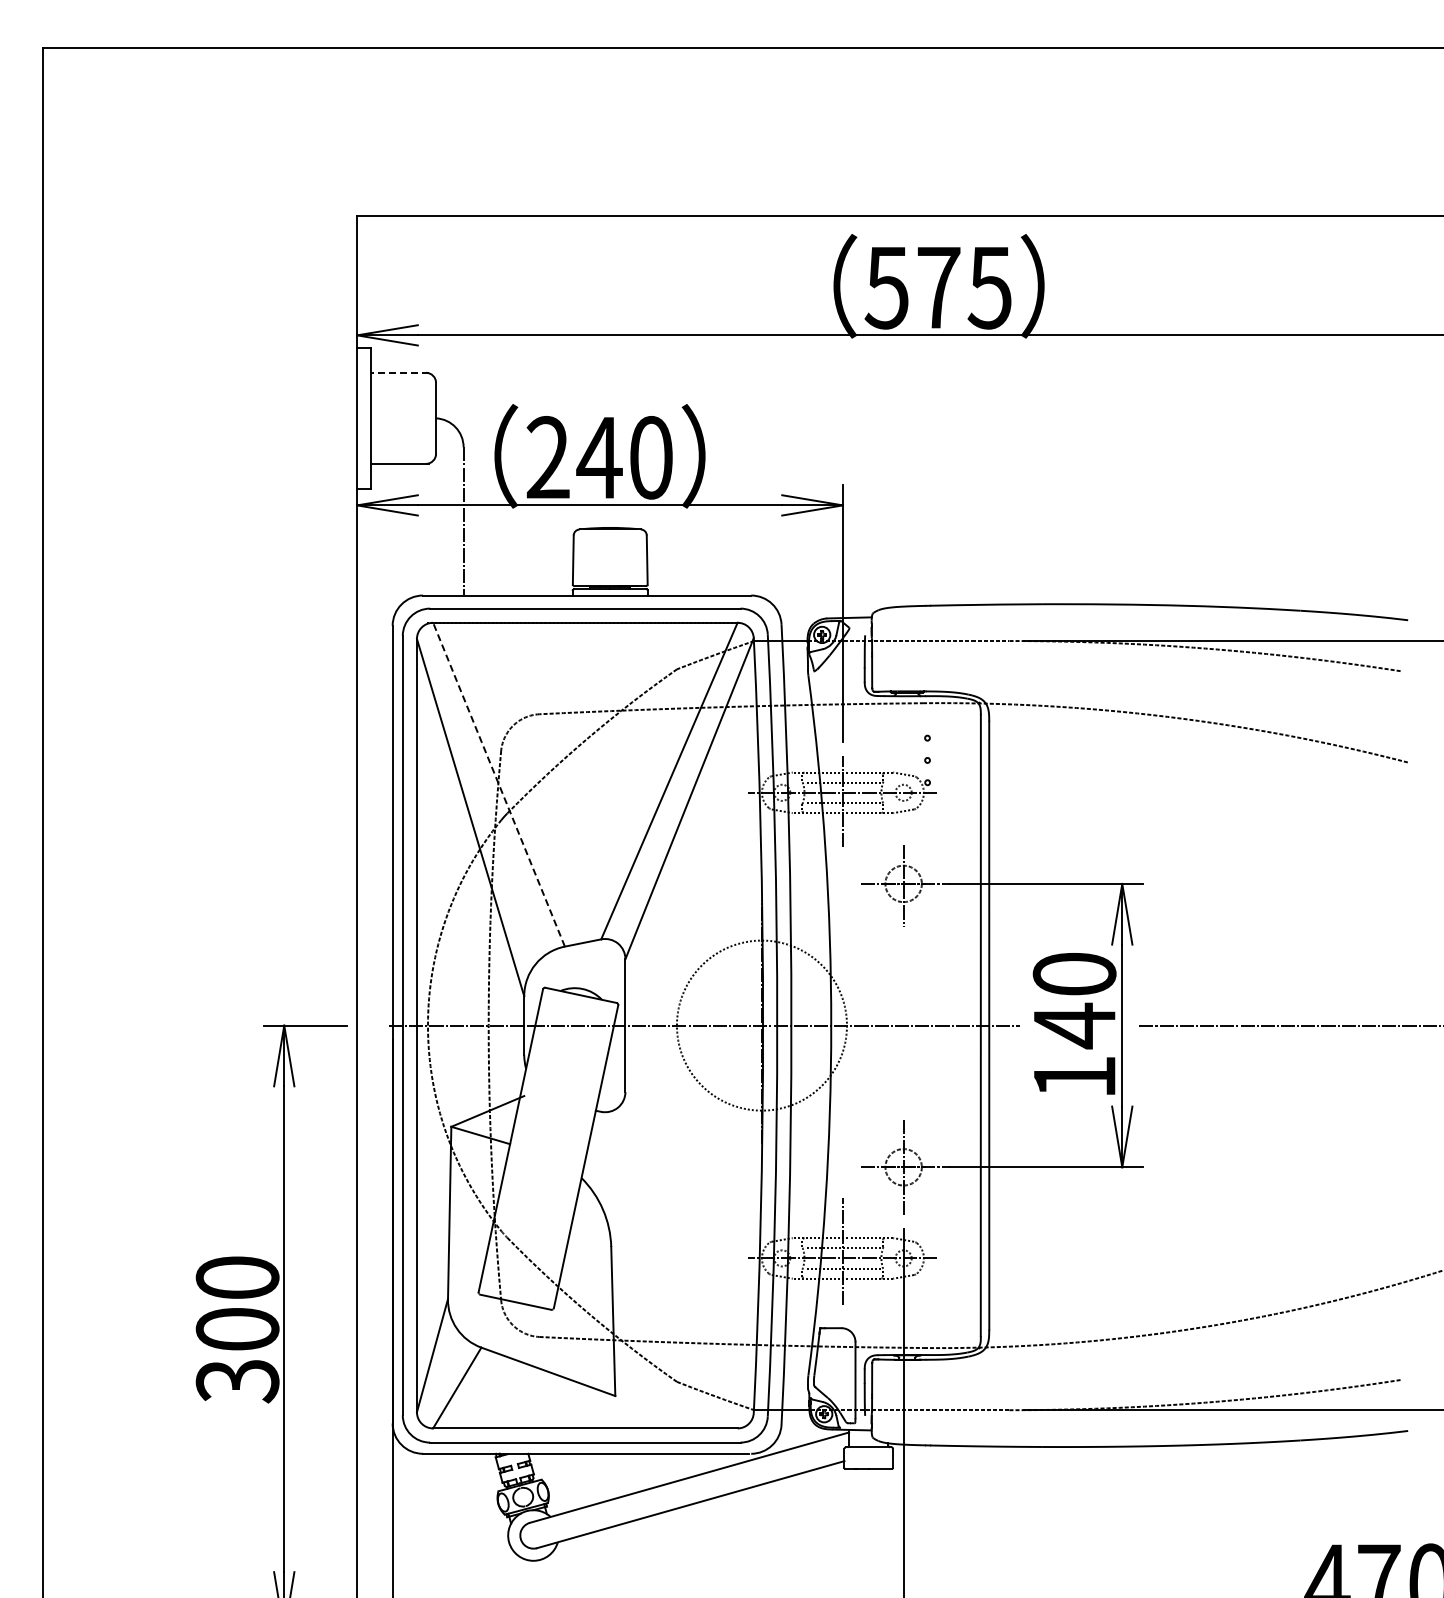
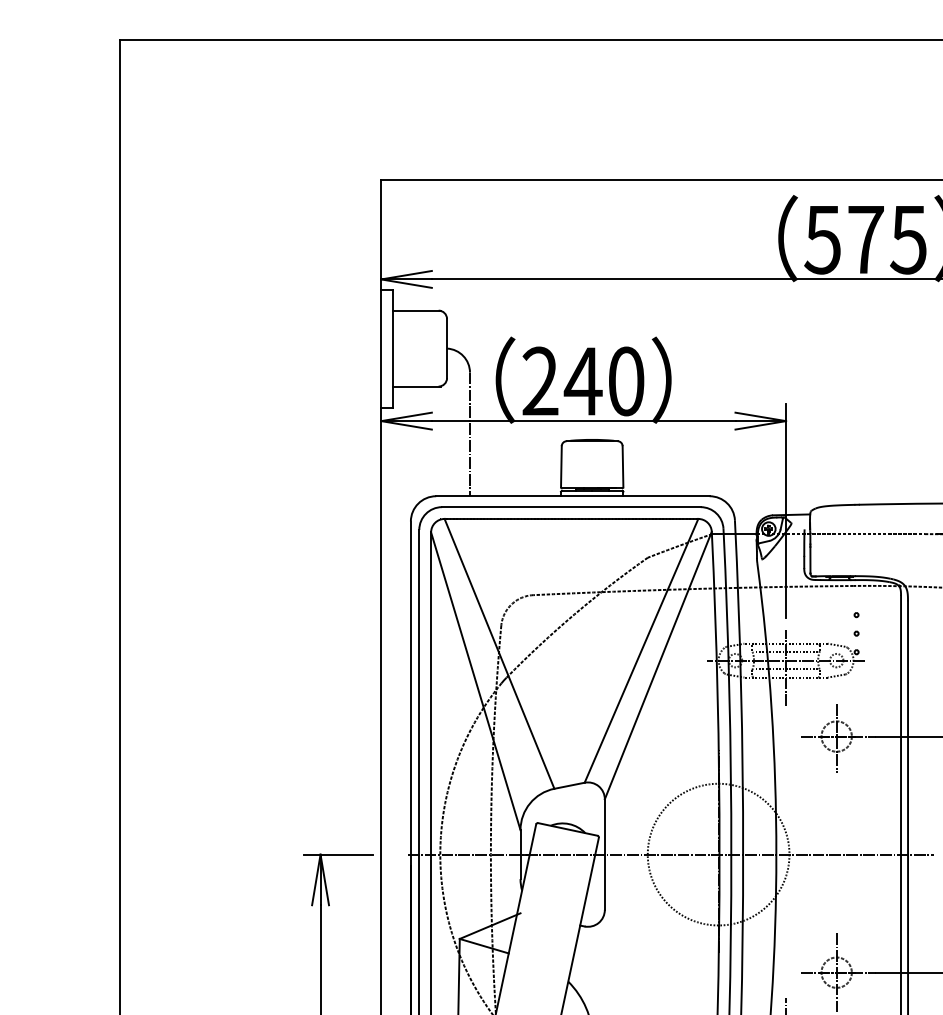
line: (400, 372) -> (417, 310), dashed -> solid
line: (499, 784) -> (499, 653), dashed -> solid

